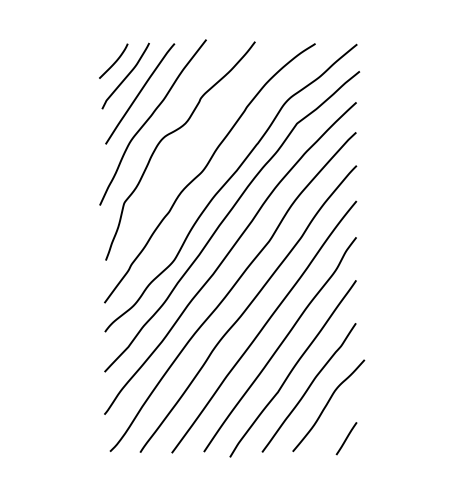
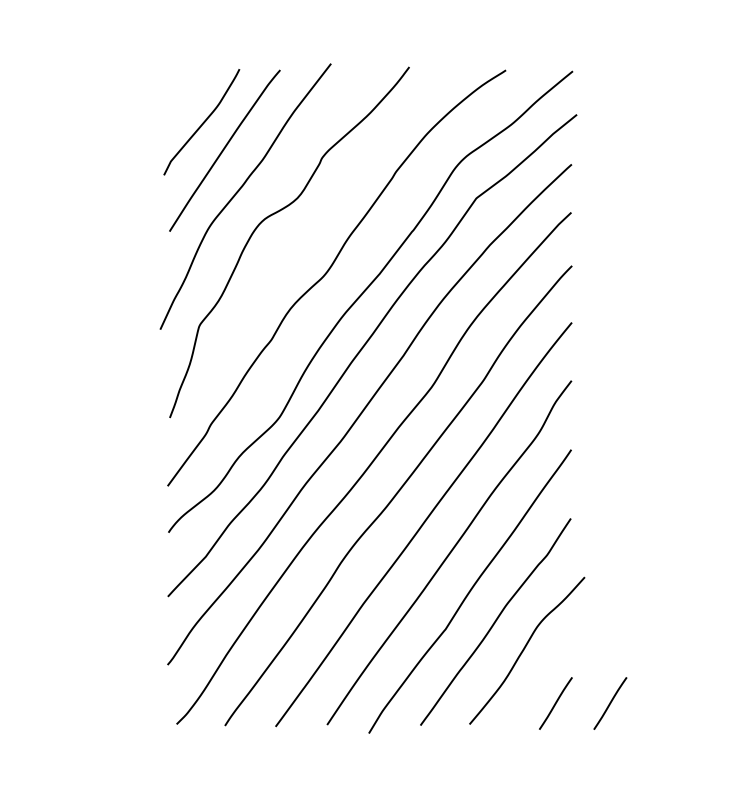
curve: (114, 61) -> (183, 98), removed
line: (380, 438) -> (610, 703), added

